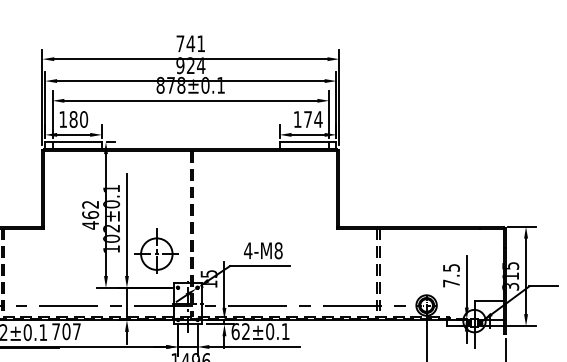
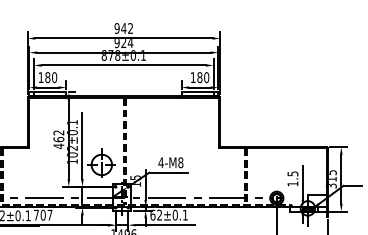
text: (190, 43) -> (123, 28), 741 -> 942
text: (313, 119) -> (203, 77), 174 -> 180
text: (450, 282) -> (292, 183), 7.5 -> 1.5

